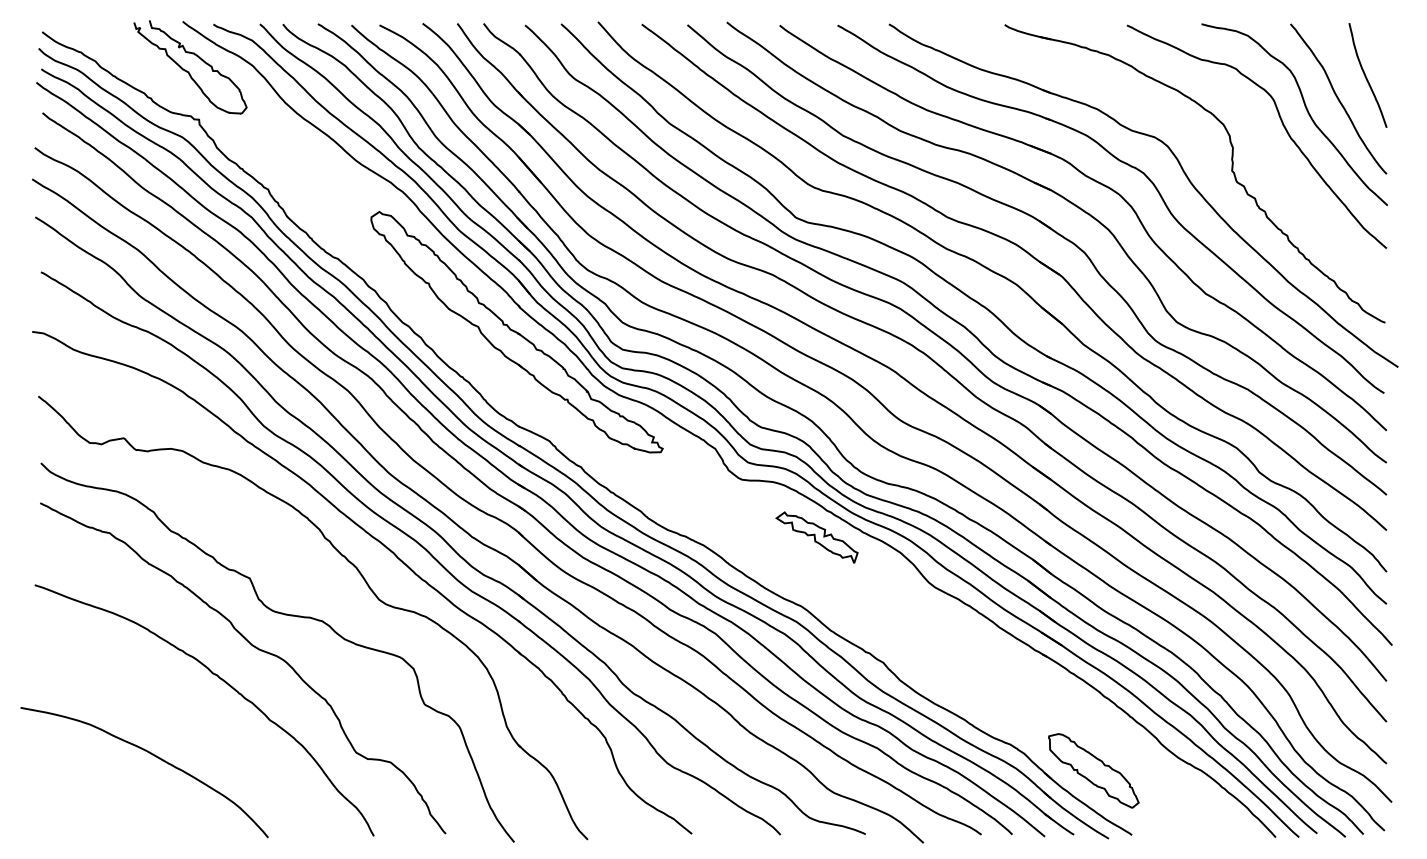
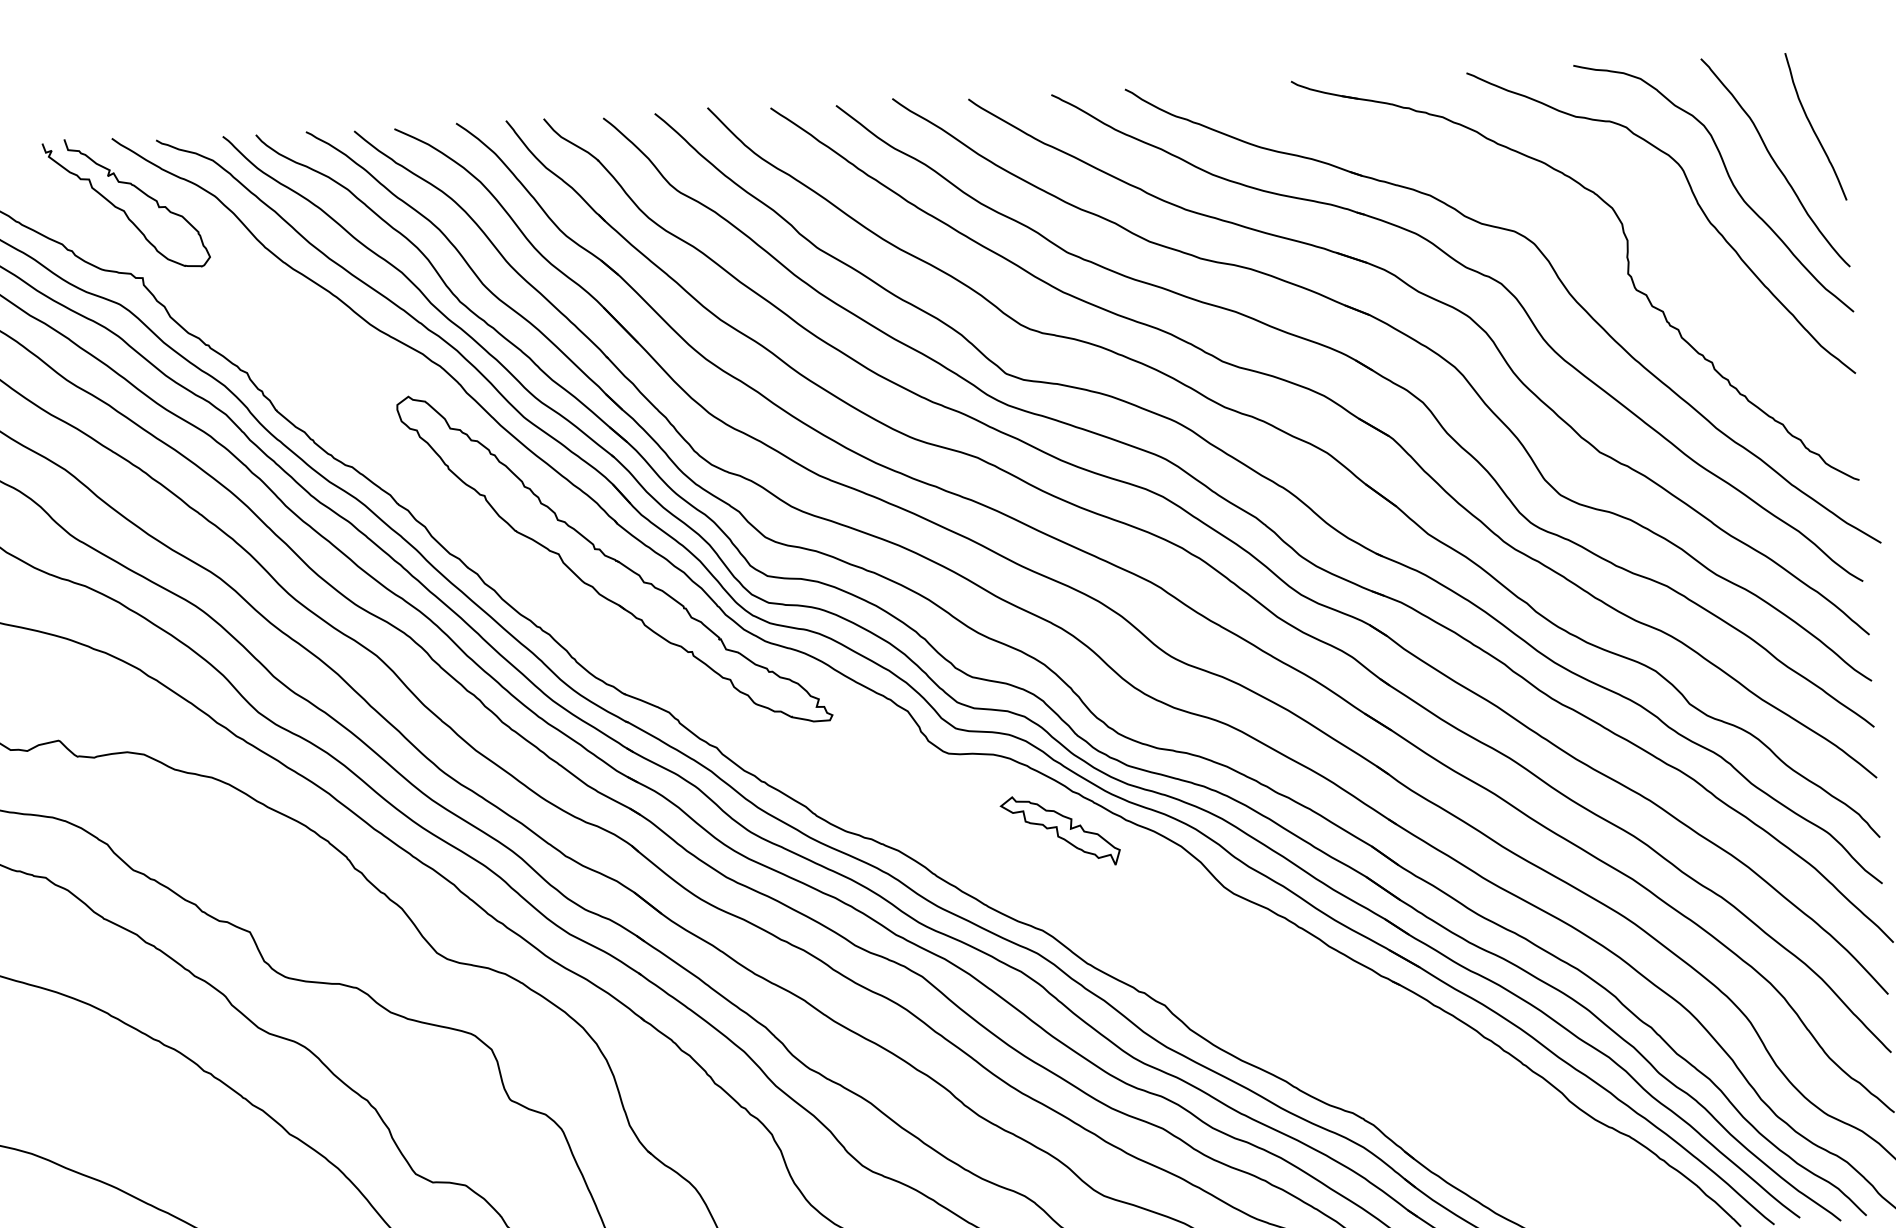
part: (1093, 770) -> (1474, 1144), removed

